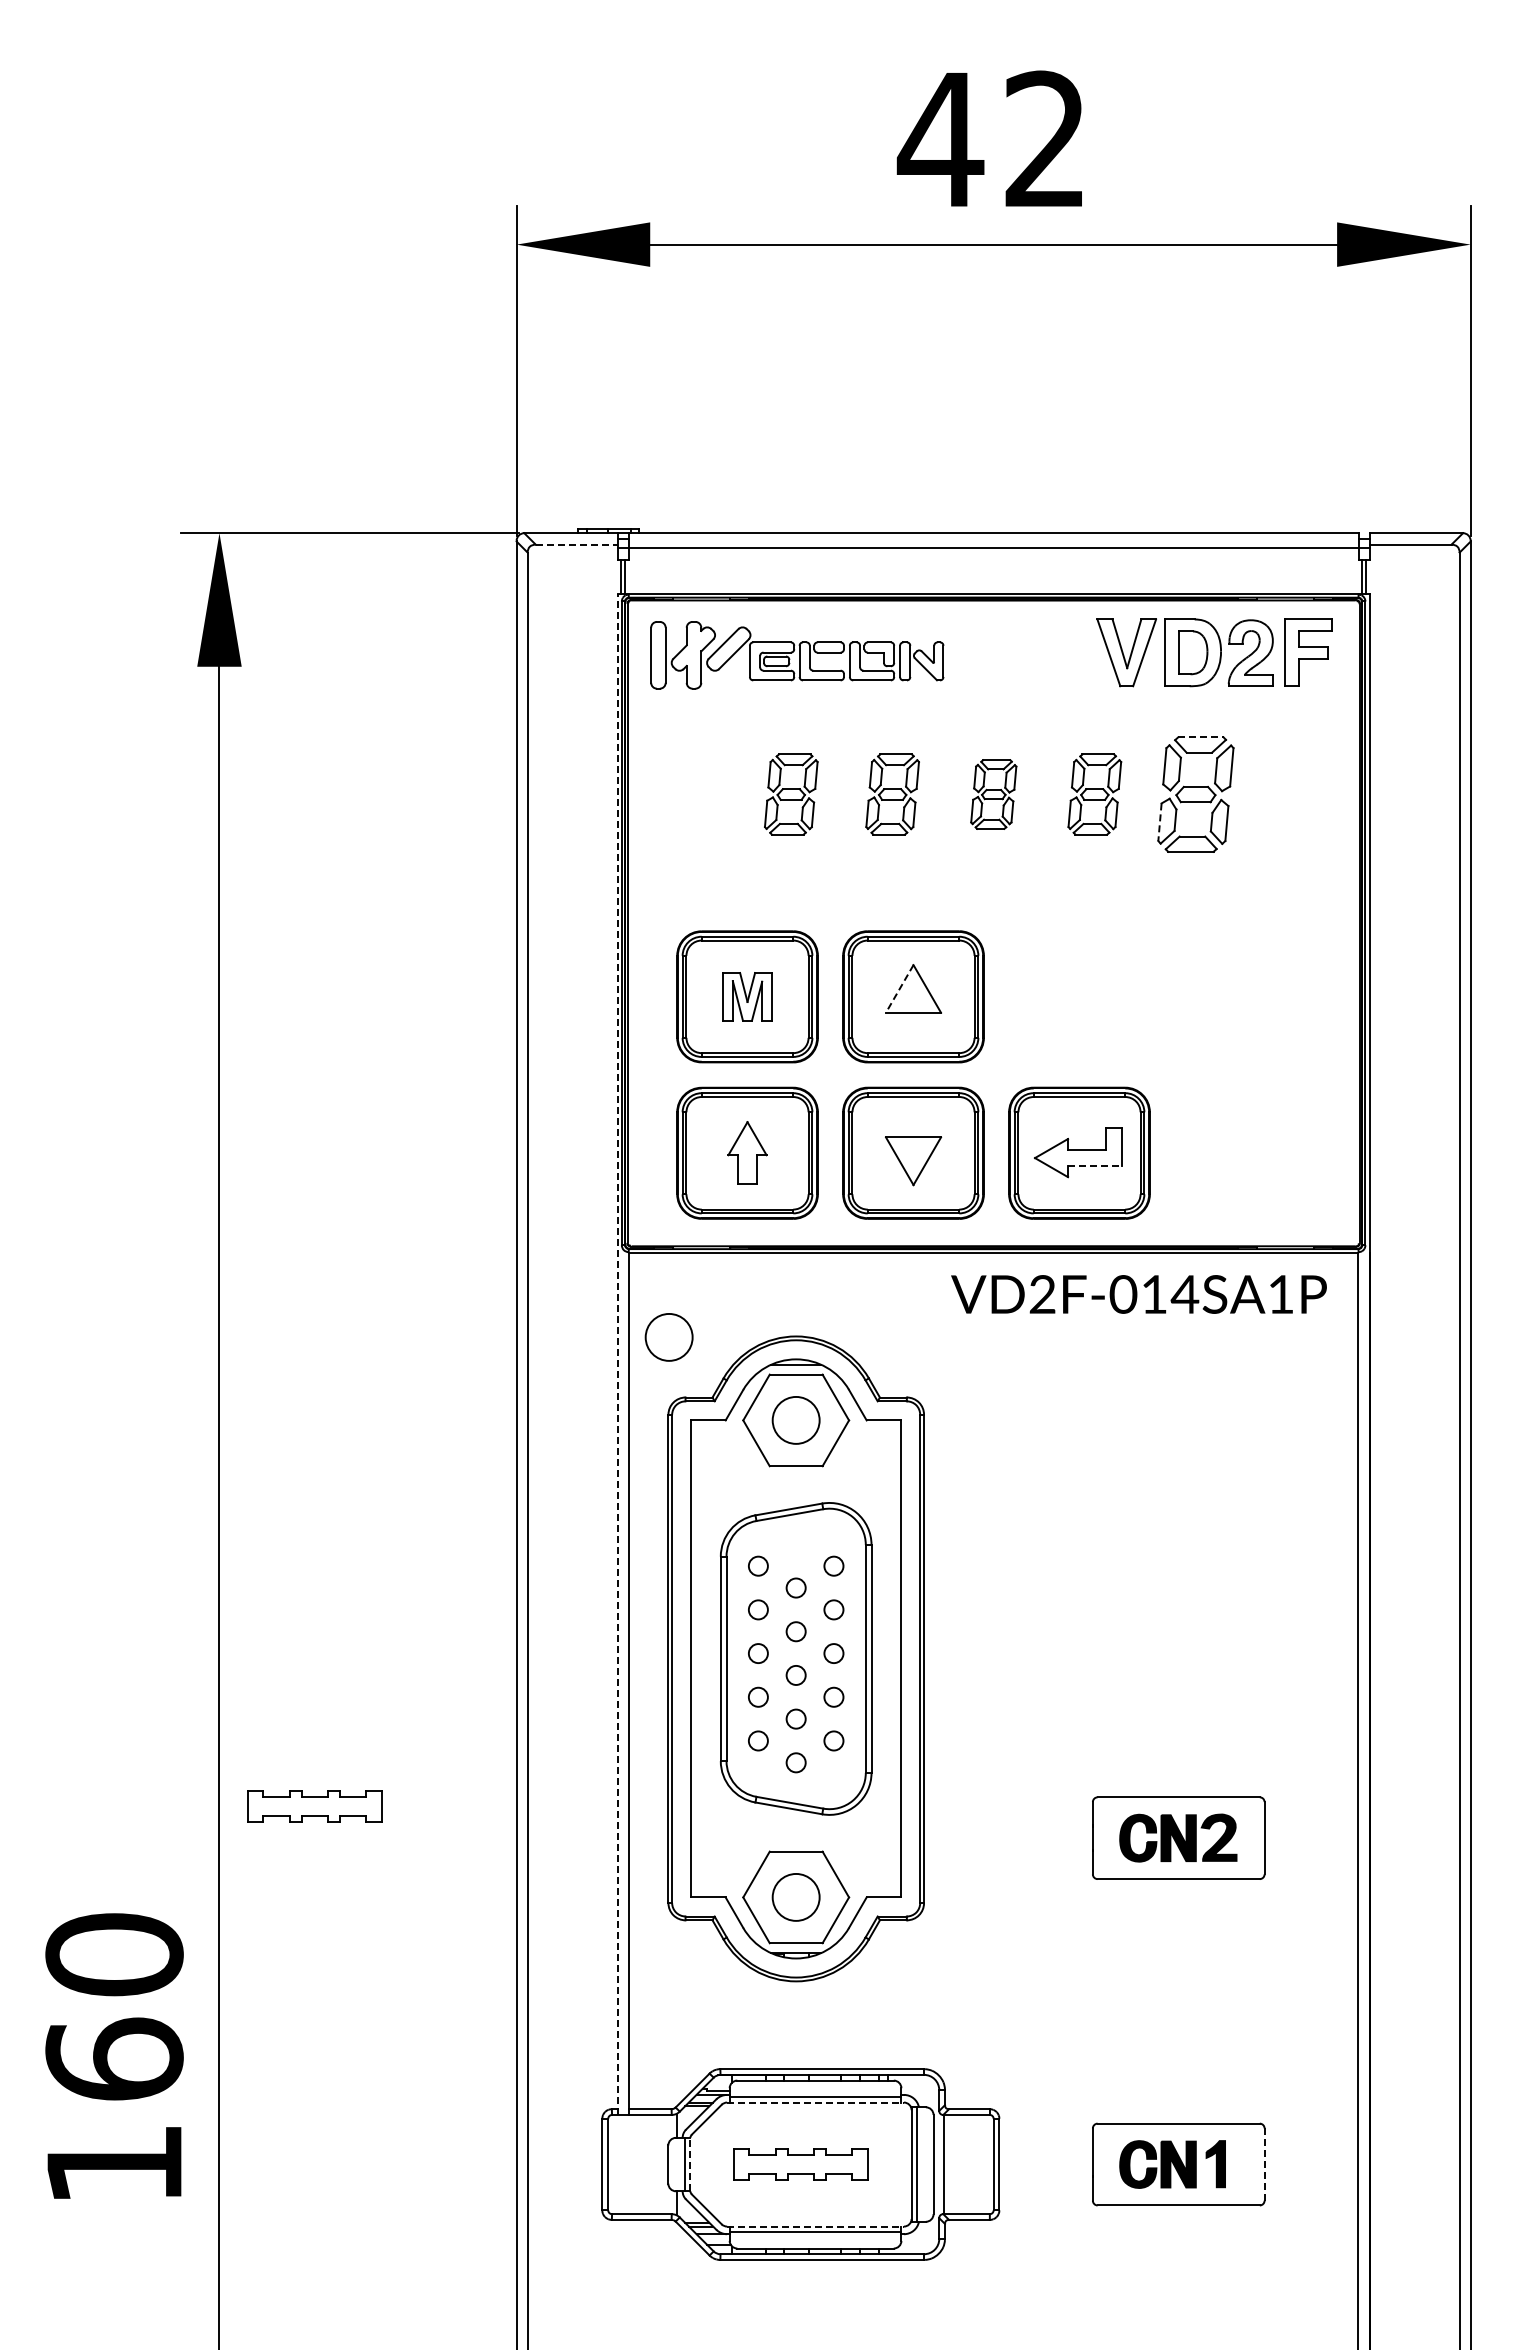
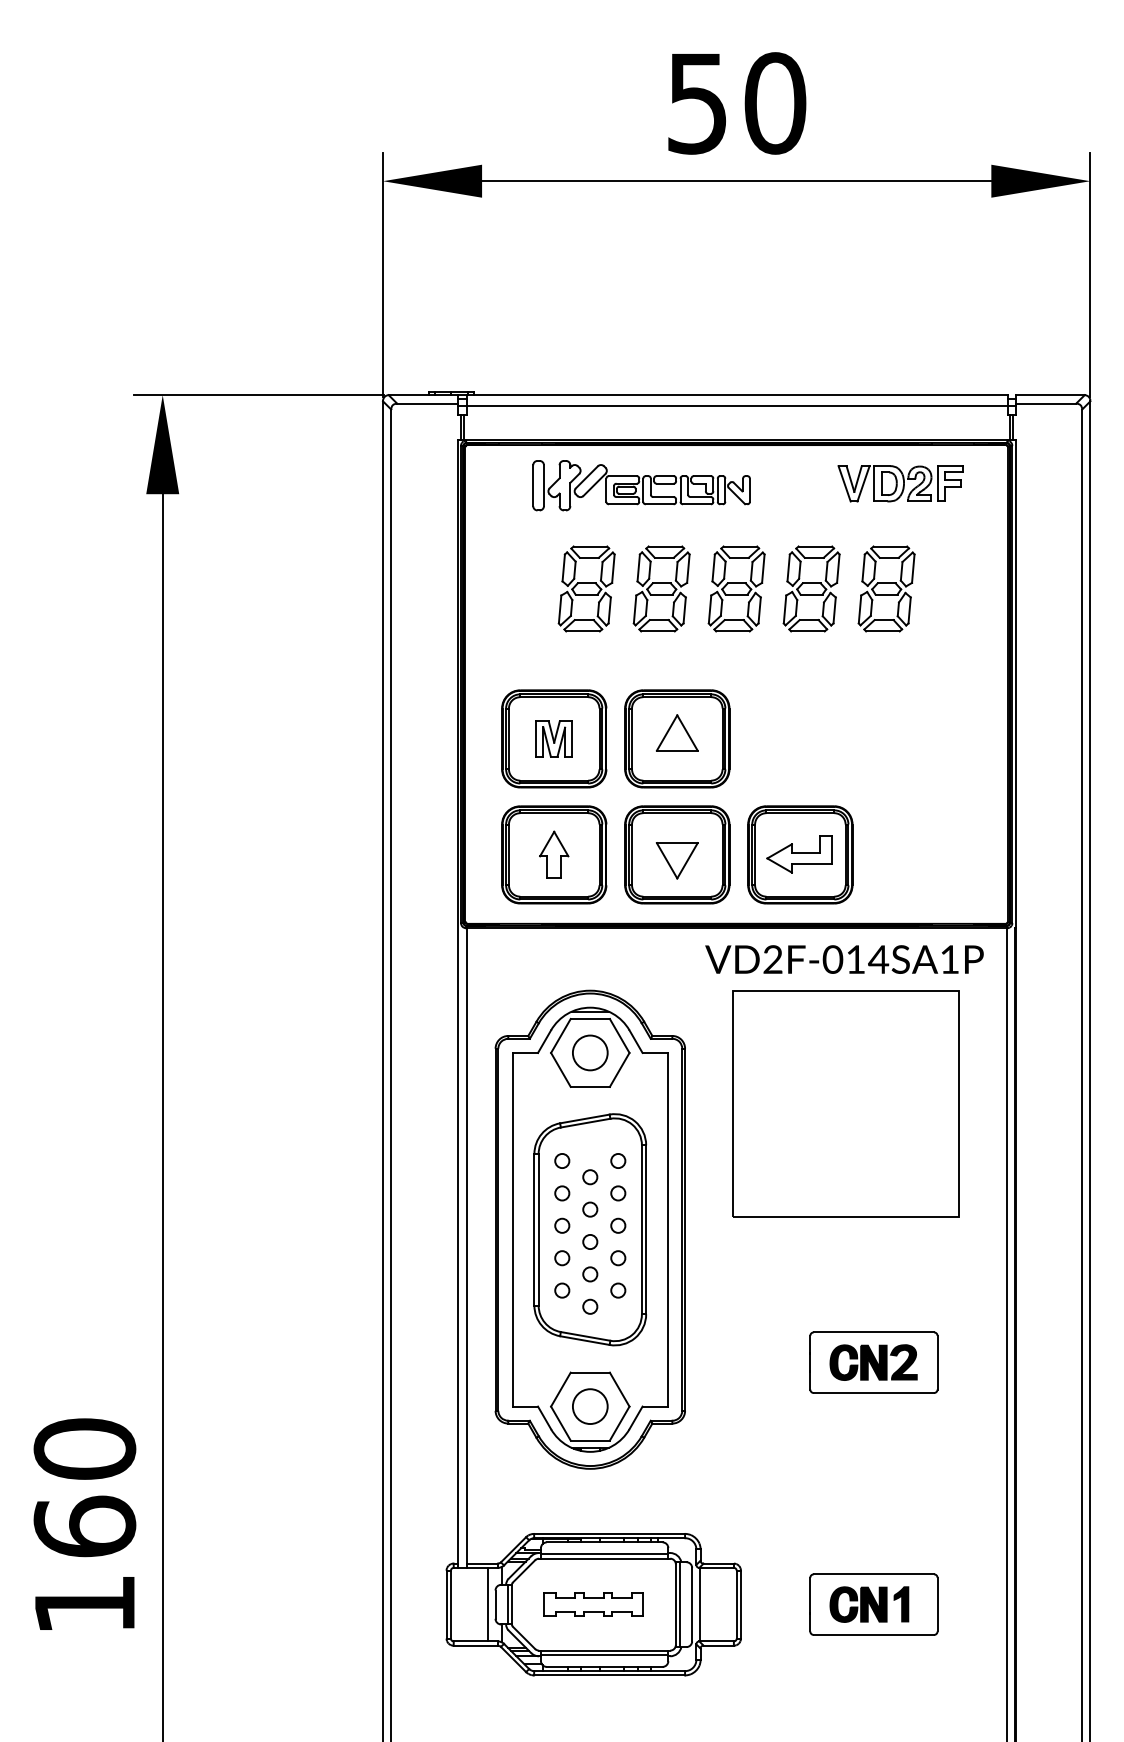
text: (991, 139) -> (735, 103), 42 -> 50
line: (577, 544) -> (428, 403), dashed -> solid
part: (1214, 652) -> (900, 483), size x0.71
part: (797, 655) -> (641, 485), moved
line: (1200, 737) -> (890, 546), dashed -> solid
part: (790, 794) -> (586, 588), size x1.43
part: (892, 794) -> (661, 588), size x1.43
part: (993, 794) -> (736, 588), size x1.67
part: (1094, 794) -> (811, 588), size x1.43
line: (1159, 822) -> (859, 609), dashed -> solid
line: (899, 988) -> (666, 732), dashed -> solid
line: (1094, 1165) -> (811, 863), dashed -> solid
circle: (668, 1337) -> (495, 991), removed
line: (617, 1354) -> (457, 1004), dashed -> solid
part: (1140, 1488) -> (845, 1103), added
part: (314, 1806) -> (233, 1339), removed
line: (816, 2102) -> (605, 1558), dashed -> solid
line: (657, 2164) -> (487, 1604), added
line: (690, 2164) -> (511, 1604), dashed -> solid
line: (1264, 2165) -> (937, 1605), dashed -> solid
line: (816, 2226) -> (605, 1650), dashed -> solid

